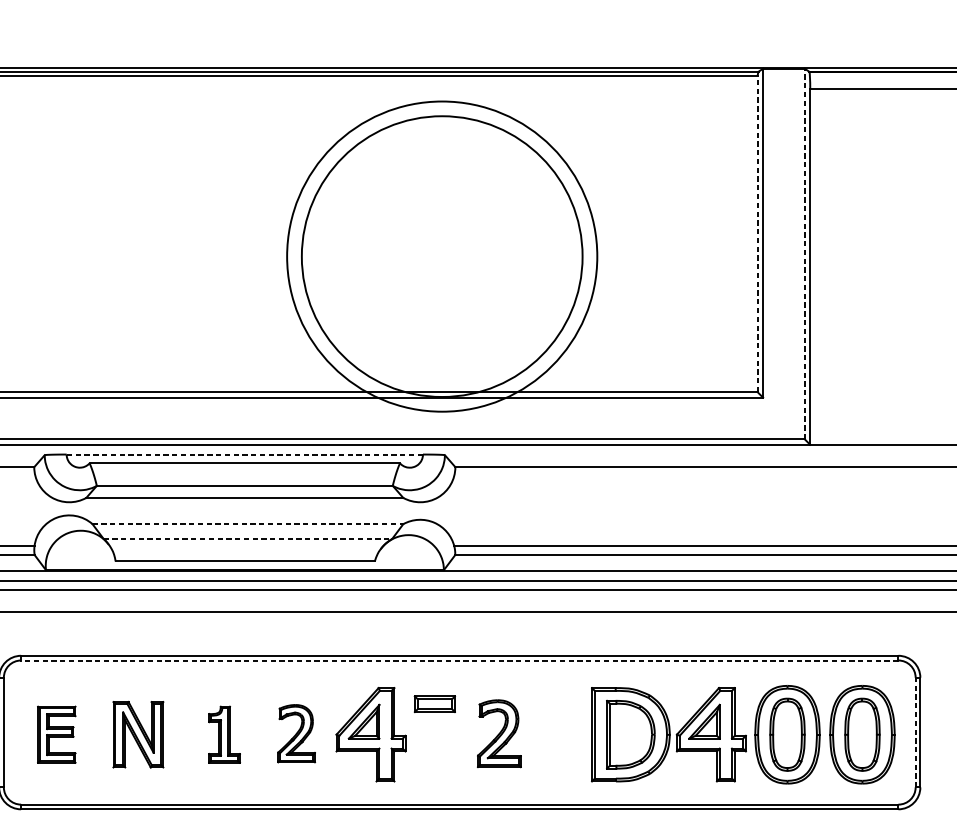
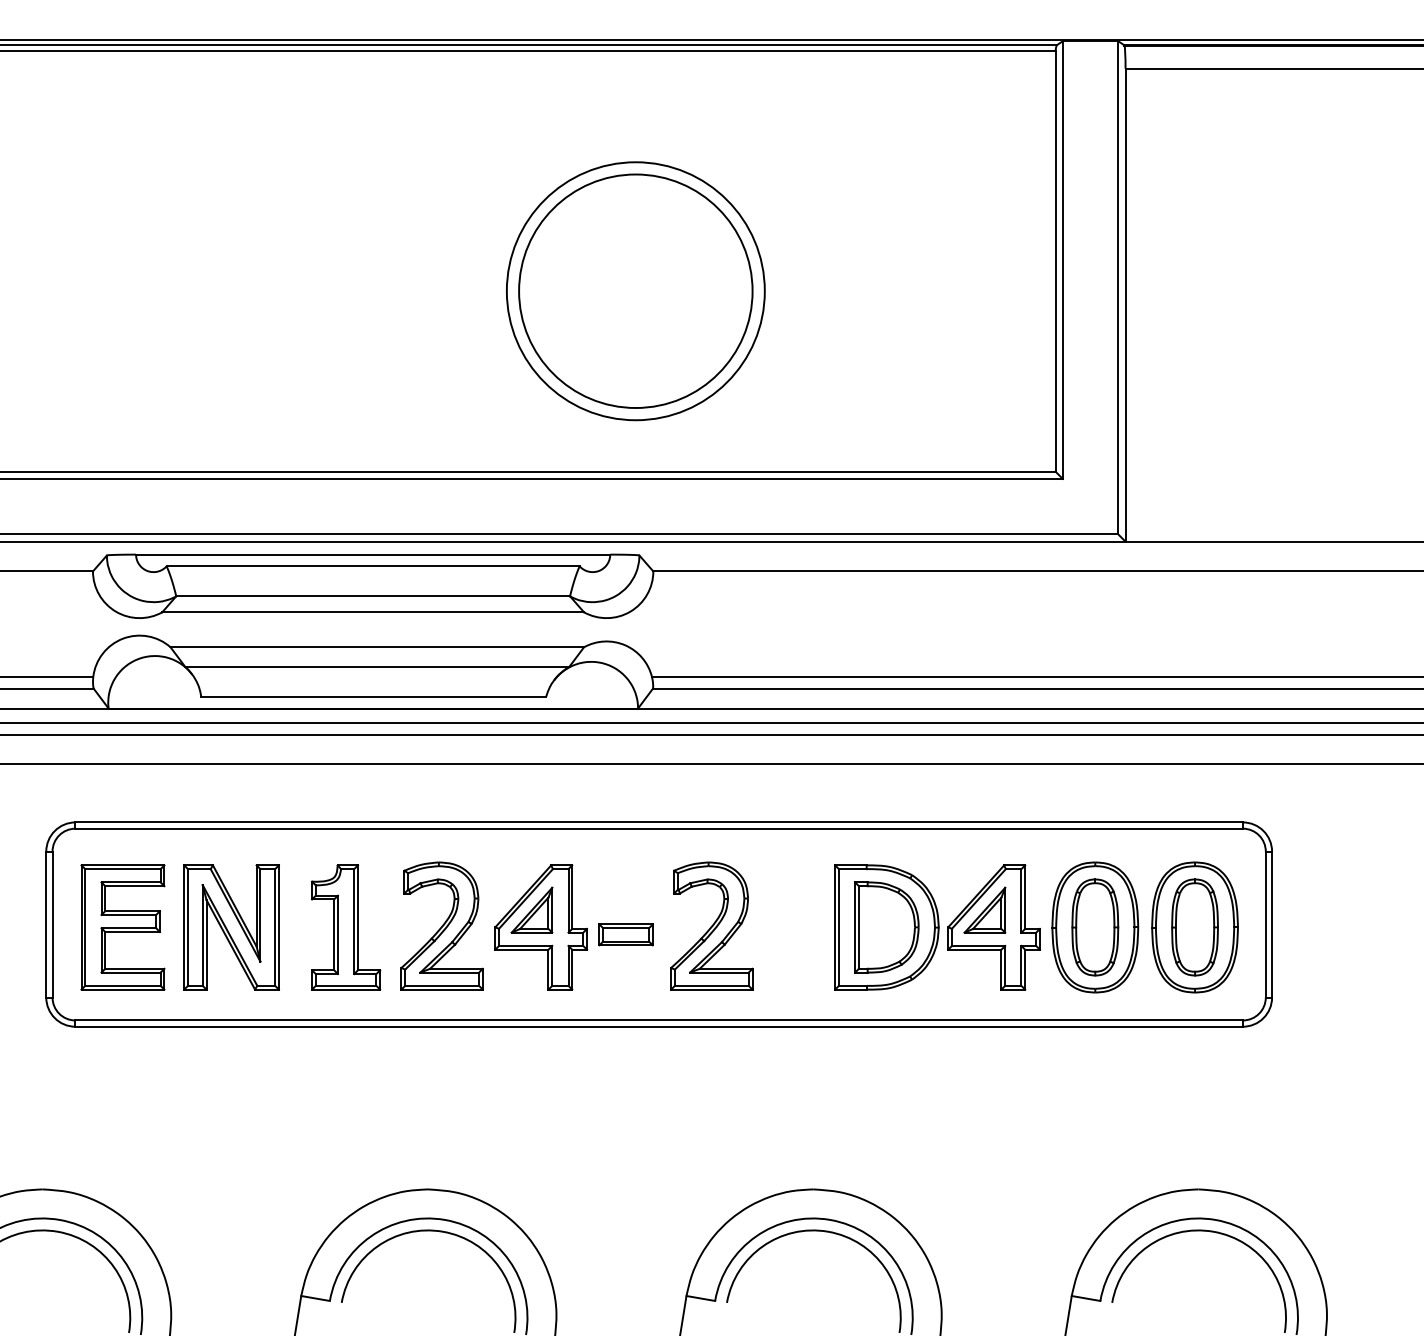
line: (757, 233) -> (1055, 260), dashed -> solid
line: (804, 253) -> (1118, 287), dashed -> solid
circle: (441, 256) -> (635, 291), size x0.62
circle: (441, 256) -> (635, 291), size x0.62
line: (244, 454) -> (372, 554), dashed -> solid
line: (248, 524) -> (377, 647), dashed -> solid
line: (248, 538) -> (377, 666), dashed -> solid
line: (460, 660) -> (659, 828), dashed -> solid
part: (434, 703) -> (625, 934), moved
line: (915, 732) -> (1265, 924), dashed -> solid
part: (296, 733) -> (441, 925), size x1.67
part: (499, 733) -> (711, 925), size x1.43
part: (56, 734) -> (122, 927), size x1.67
part: (138, 734) -> (231, 927), size x1.43
part: (224, 734) -> (346, 927), size x1.67

